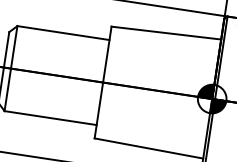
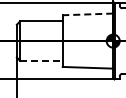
line: (165, 33) -> (87, 14), solid -> dashed
line: (50, 117) -> (41, 60), solid -> dashed

